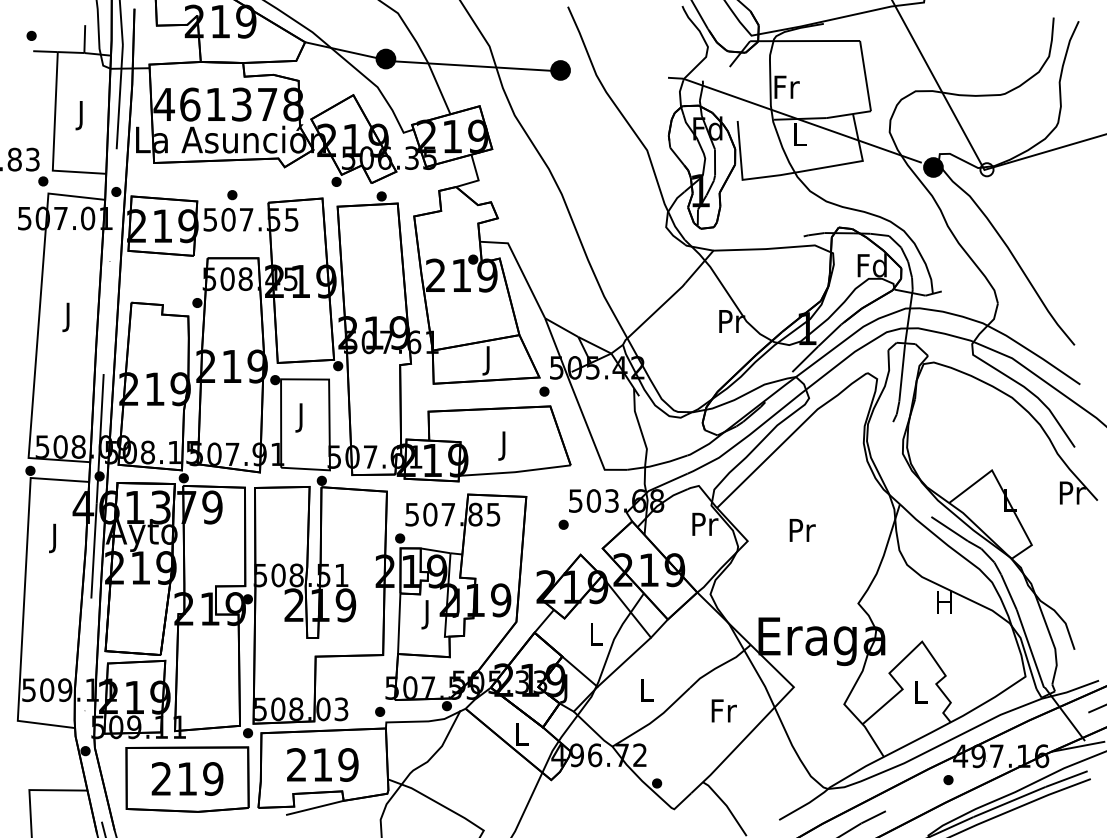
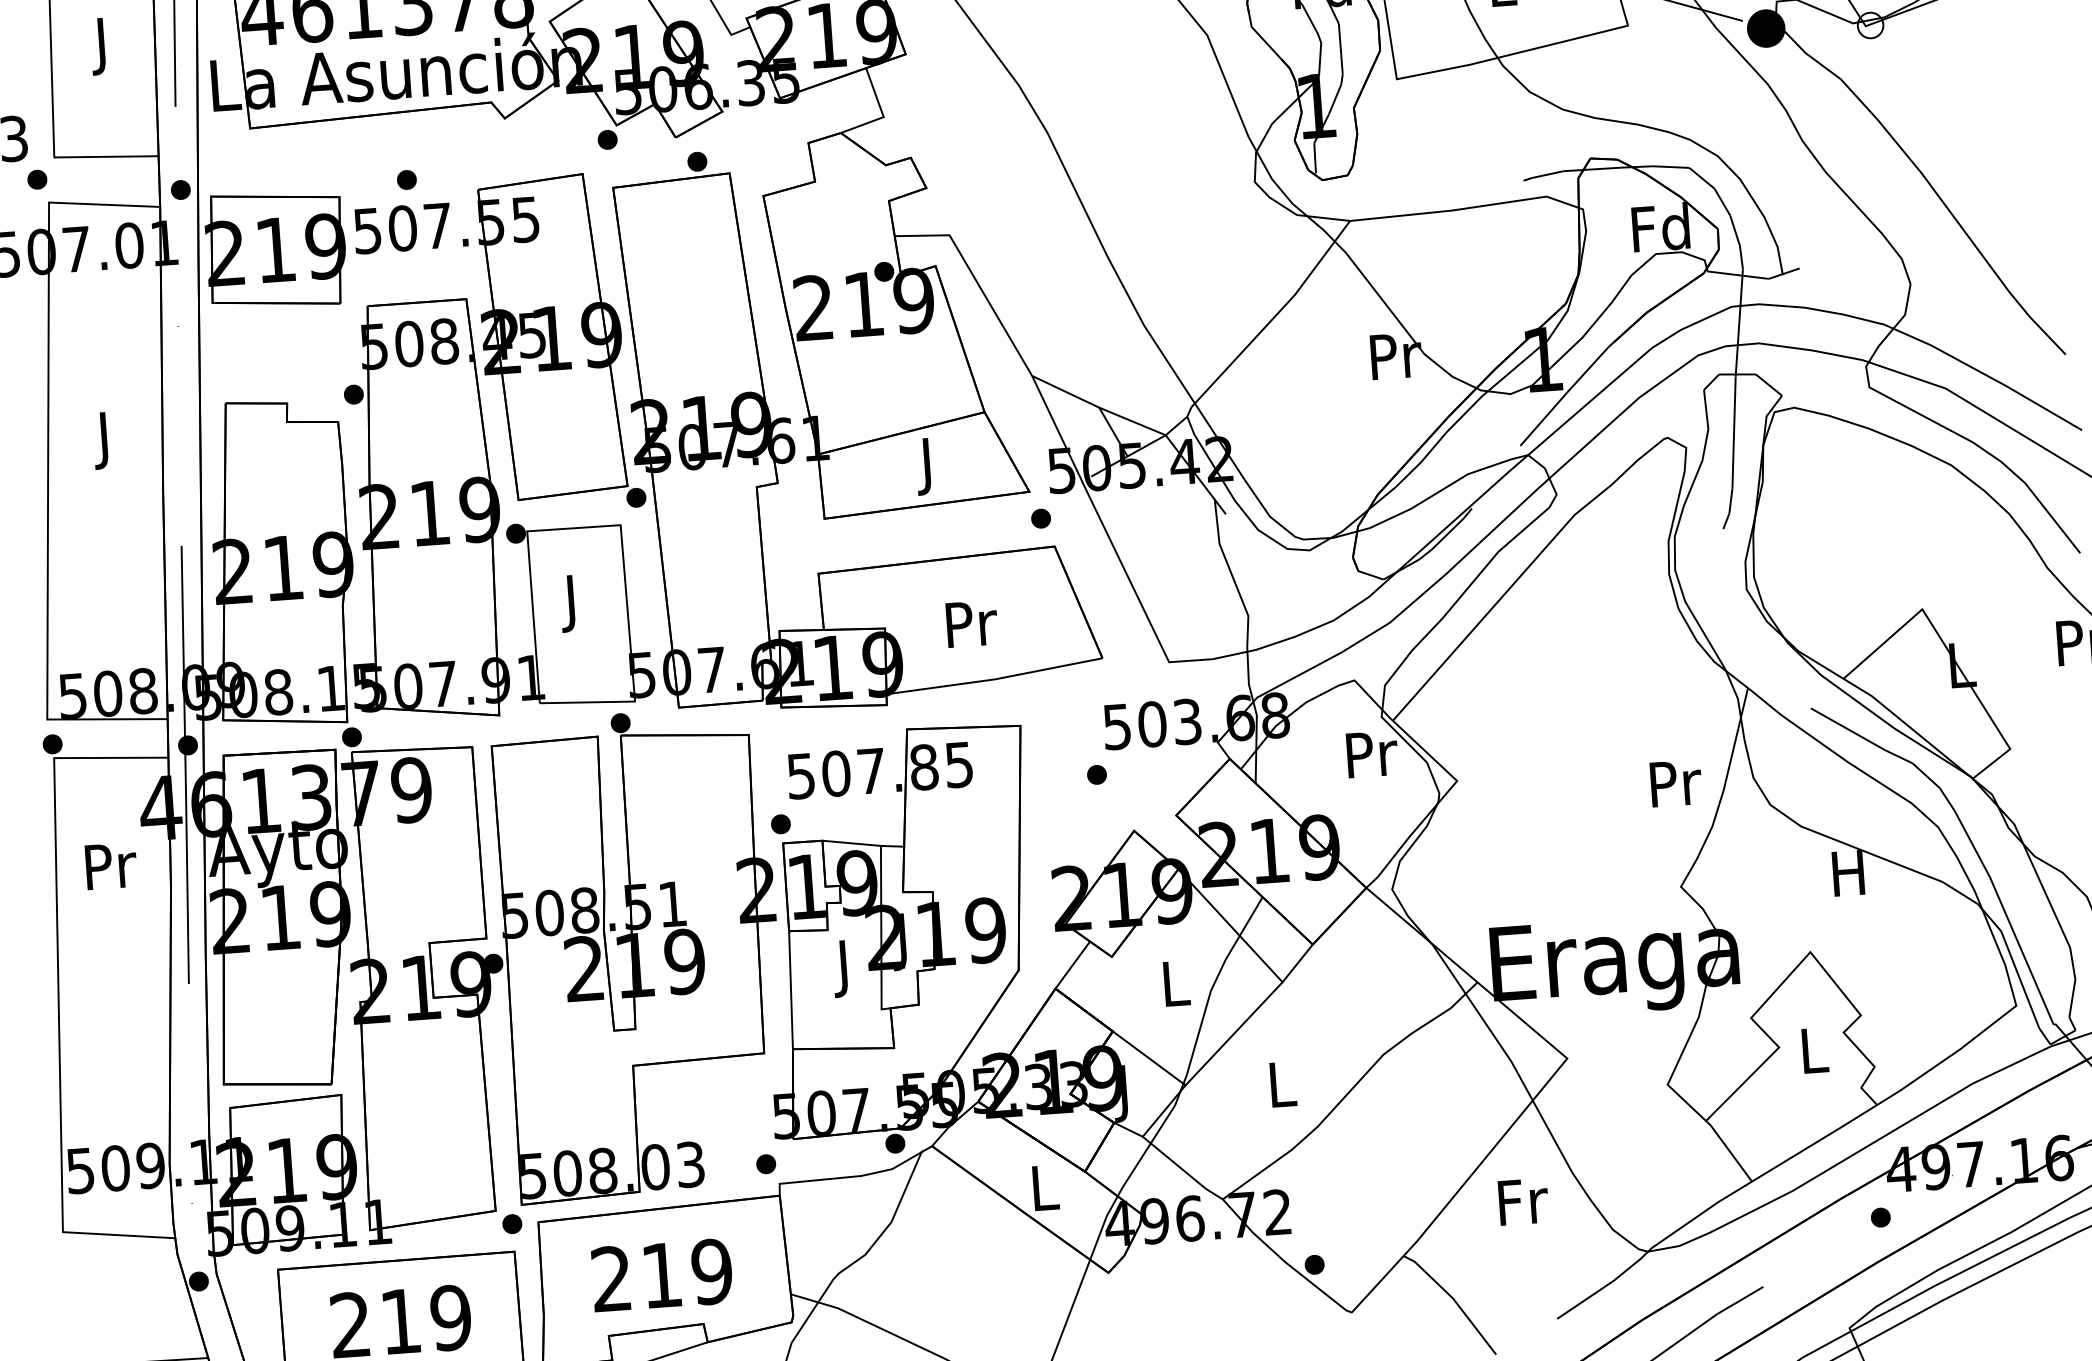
text: (505, 445) -> (972, 628), J -> Pr
text: (802, 530) -> (1675, 783), moved
text: (55, 538) -> (110, 872), J -> Pr
text: (723, 710) -> (1522, 1201), moved

